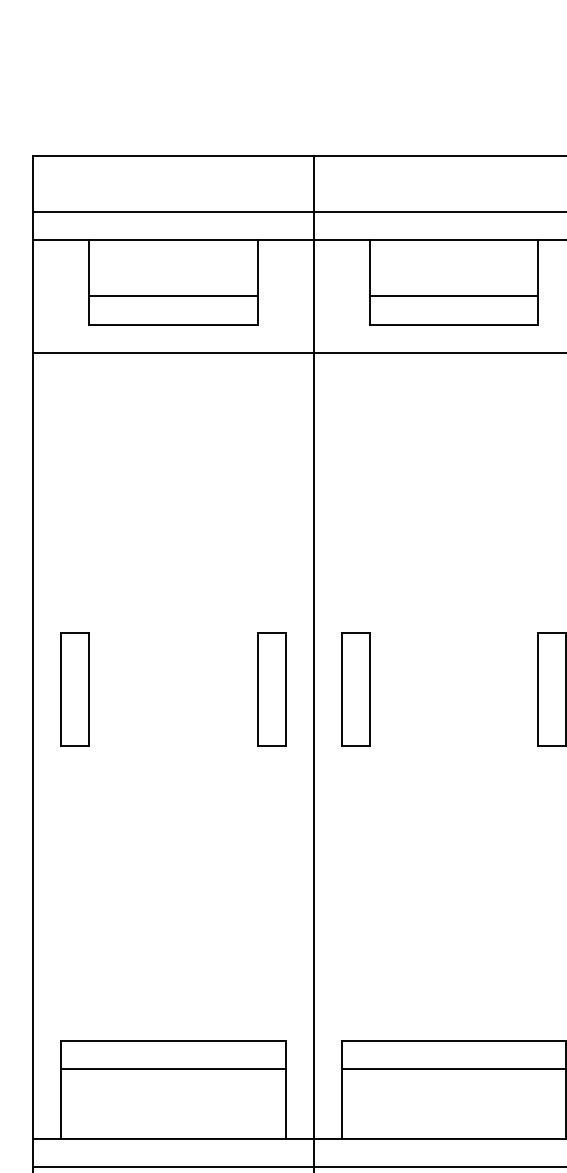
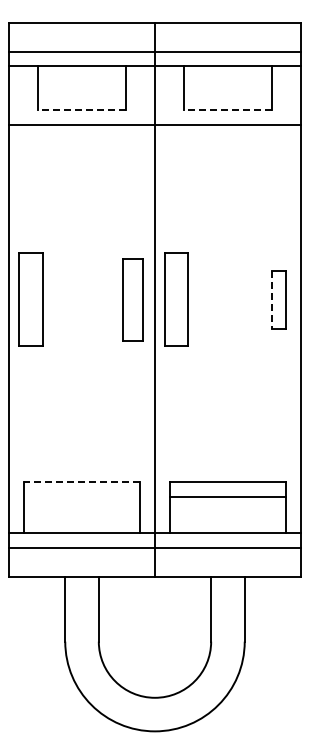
line: (172, 296) -> (81, 95), removed
line: (453, 296) -> (227, 95), removed
line: (174, 325) -> (82, 110), solid -> dashed
line: (453, 325) -> (227, 110), solid -> dashed
part: (74, 688) -> (30, 299), size x1.6
part: (270, 688) -> (132, 299), size x1.4
part: (355, 688) -> (176, 299), size x1.6
line: (537, 690) -> (271, 300), solid -> dashed
line: (172, 1041) -> (81, 482), solid -> dashed
line: (172, 1068) -> (81, 496), removed

